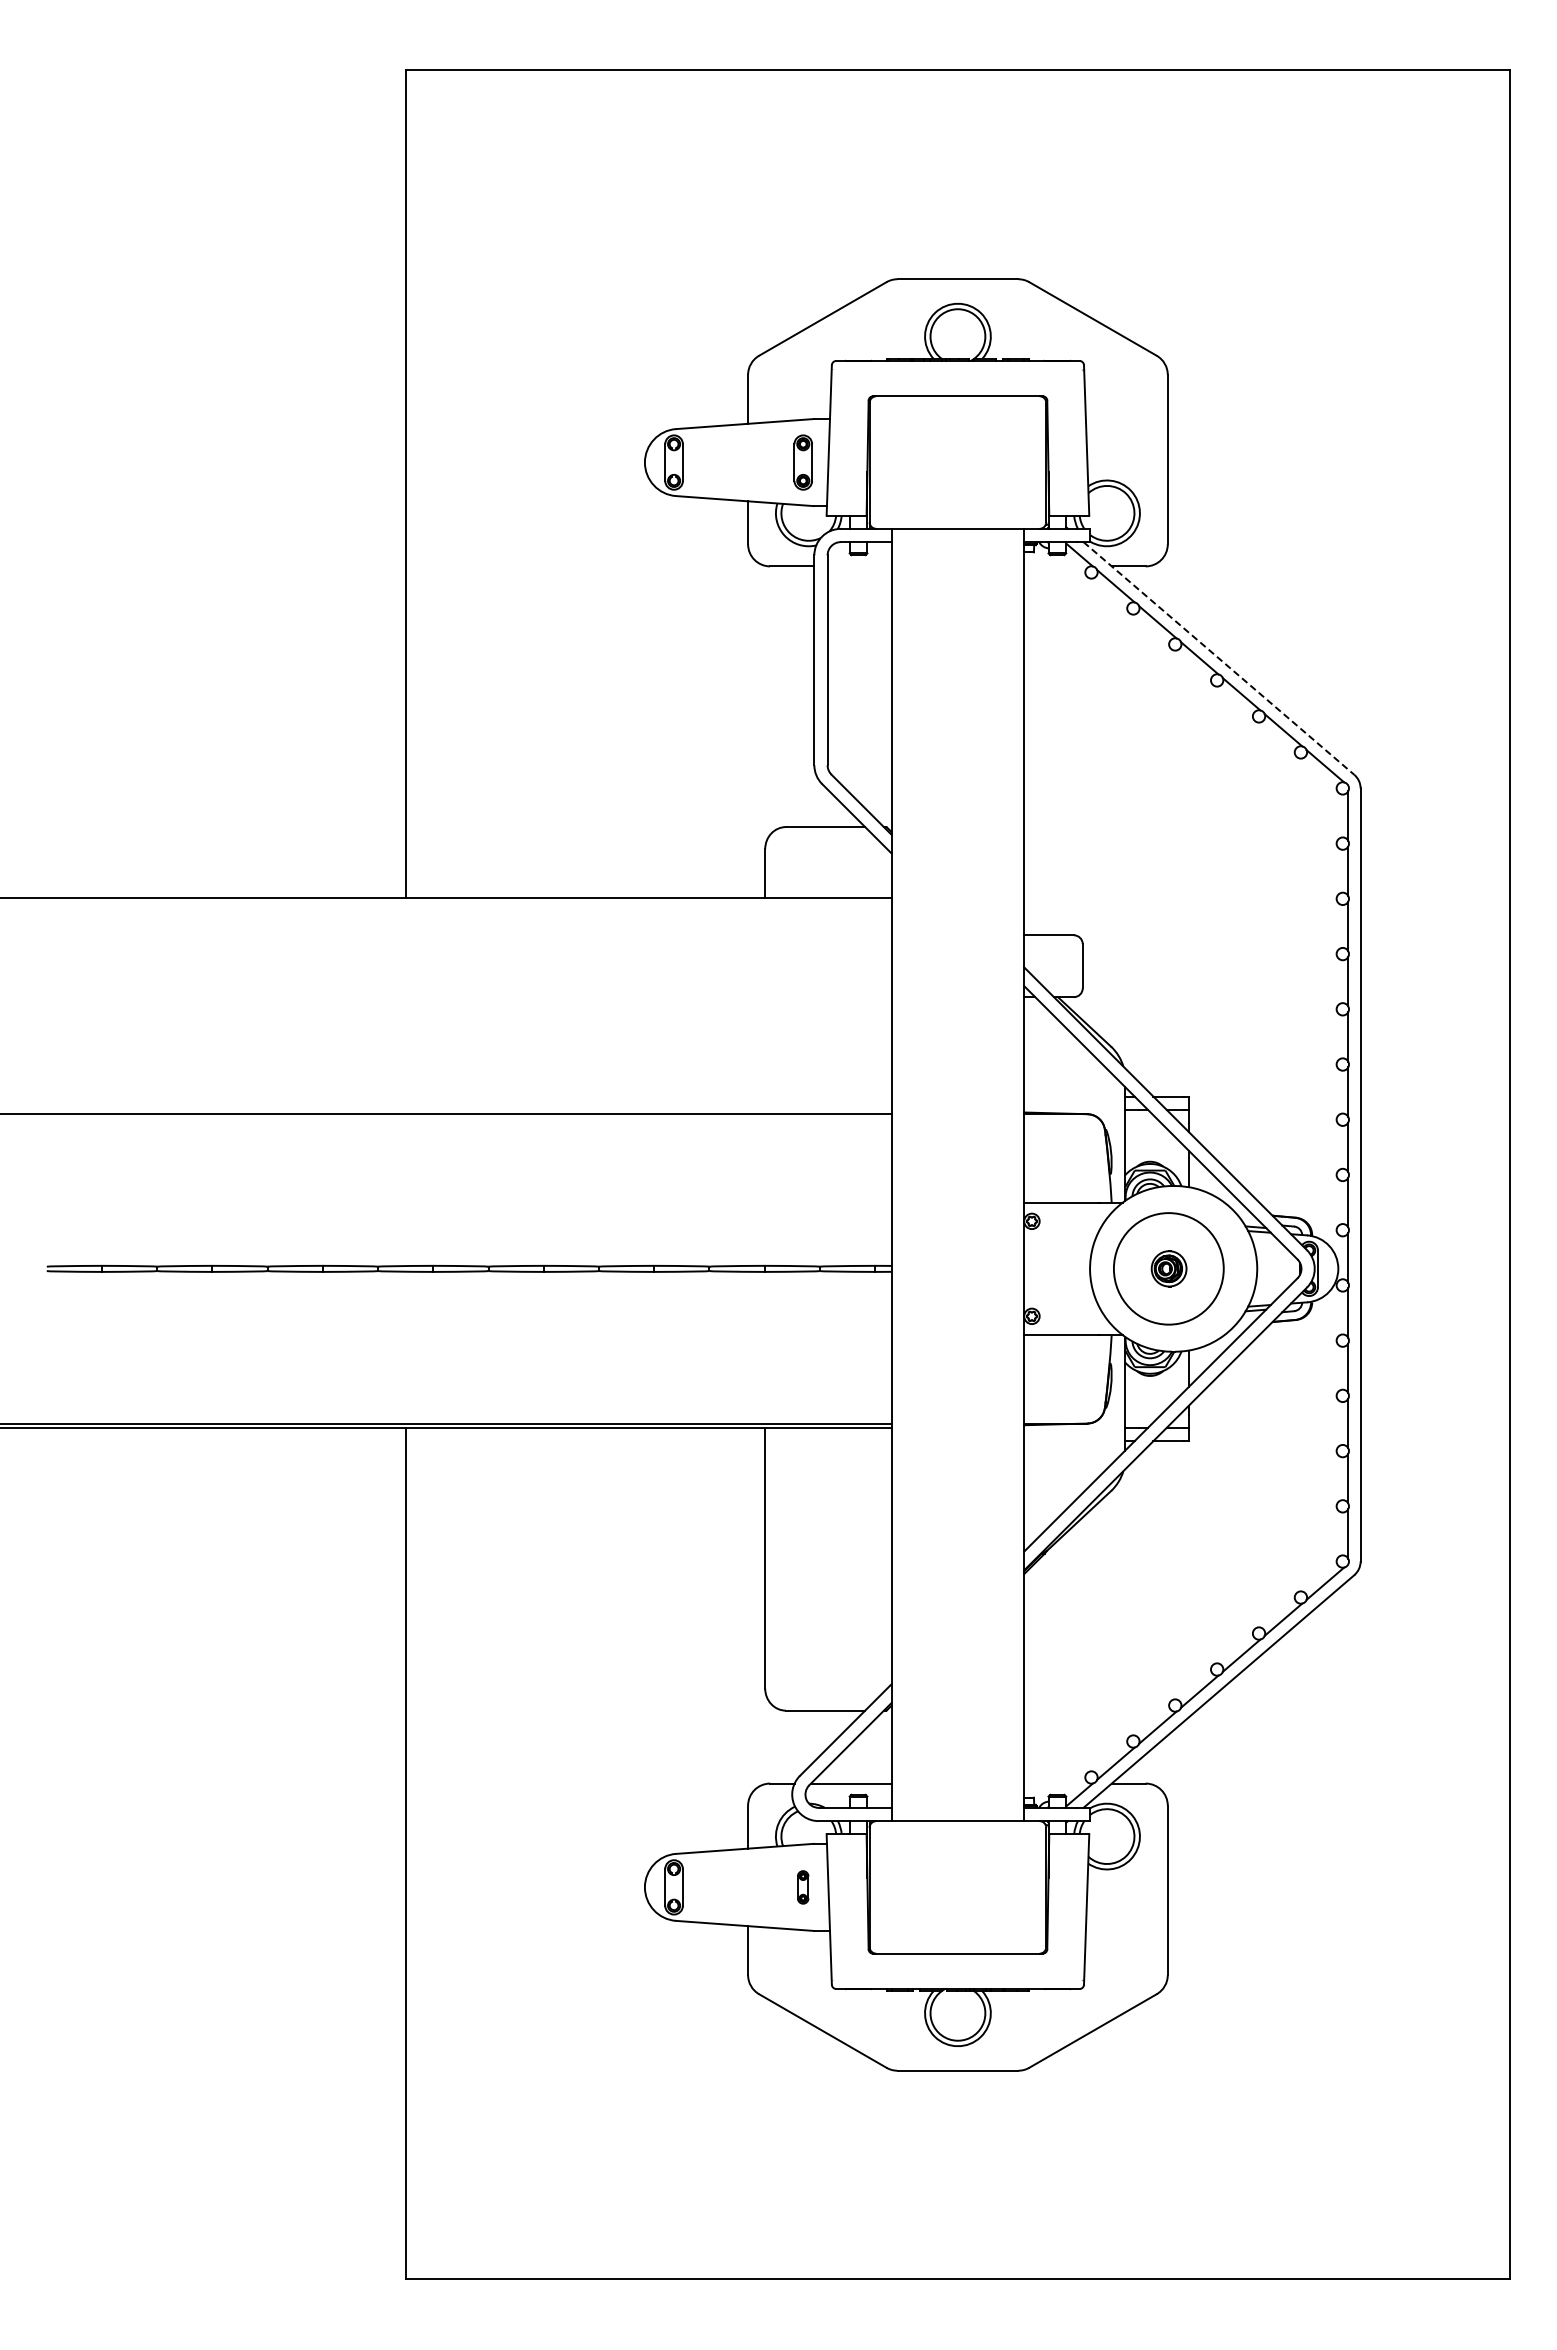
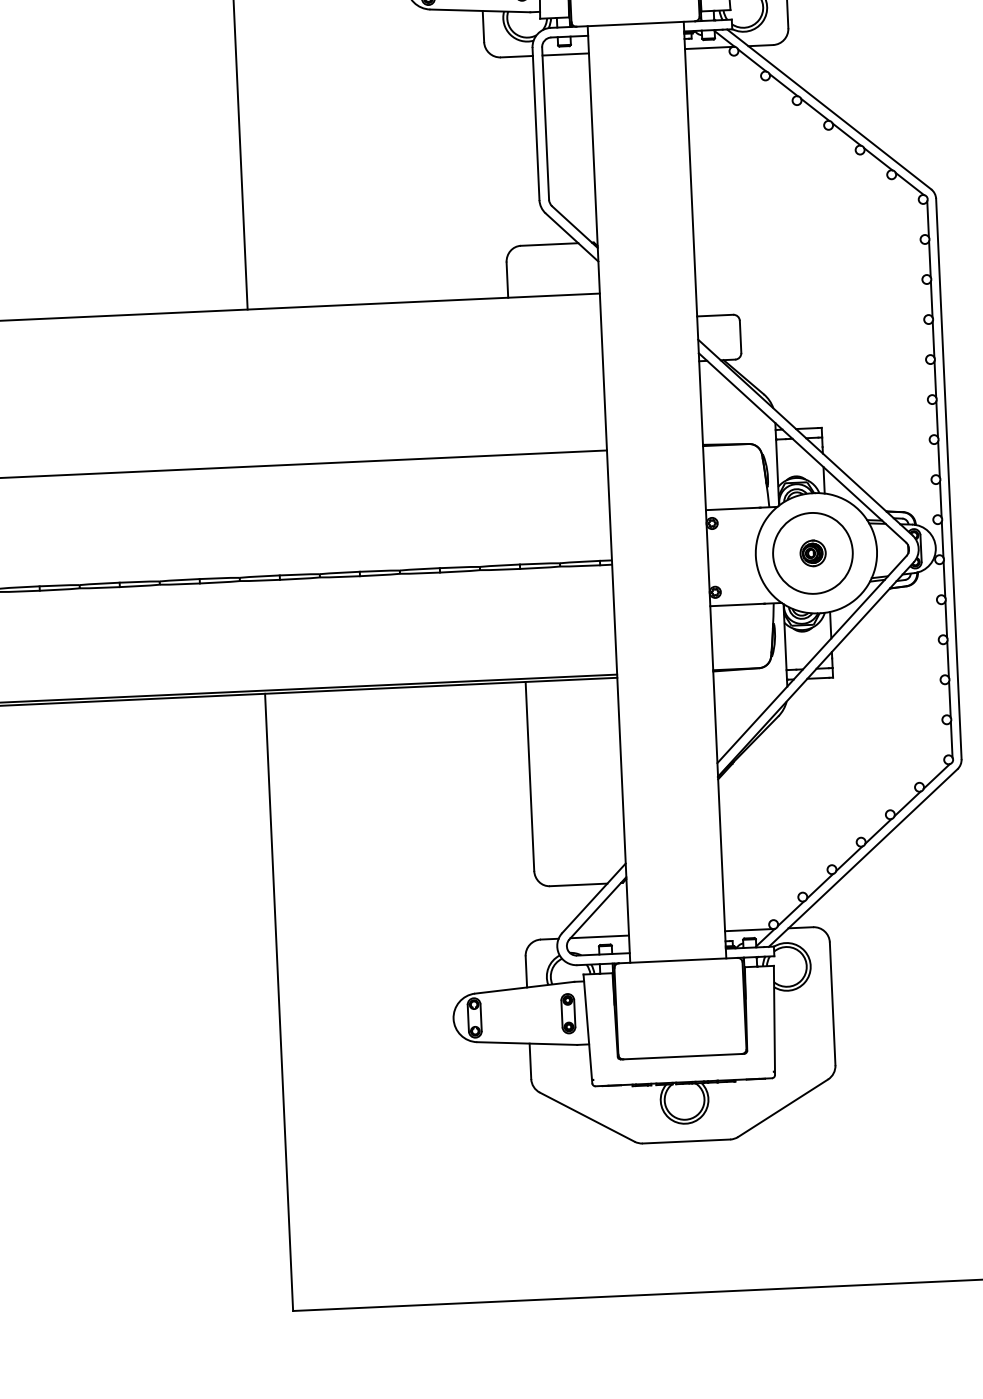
line: (859, 566) -> (565, 54), added
line: (1057, 566) -> (709, 48), added
line: (1218, 658) -> (828, 109), dashed -> solid
line: (1057, 1783) -> (749, 930), added
part: (802, 1887) -> (567, 1013), size x1.67

